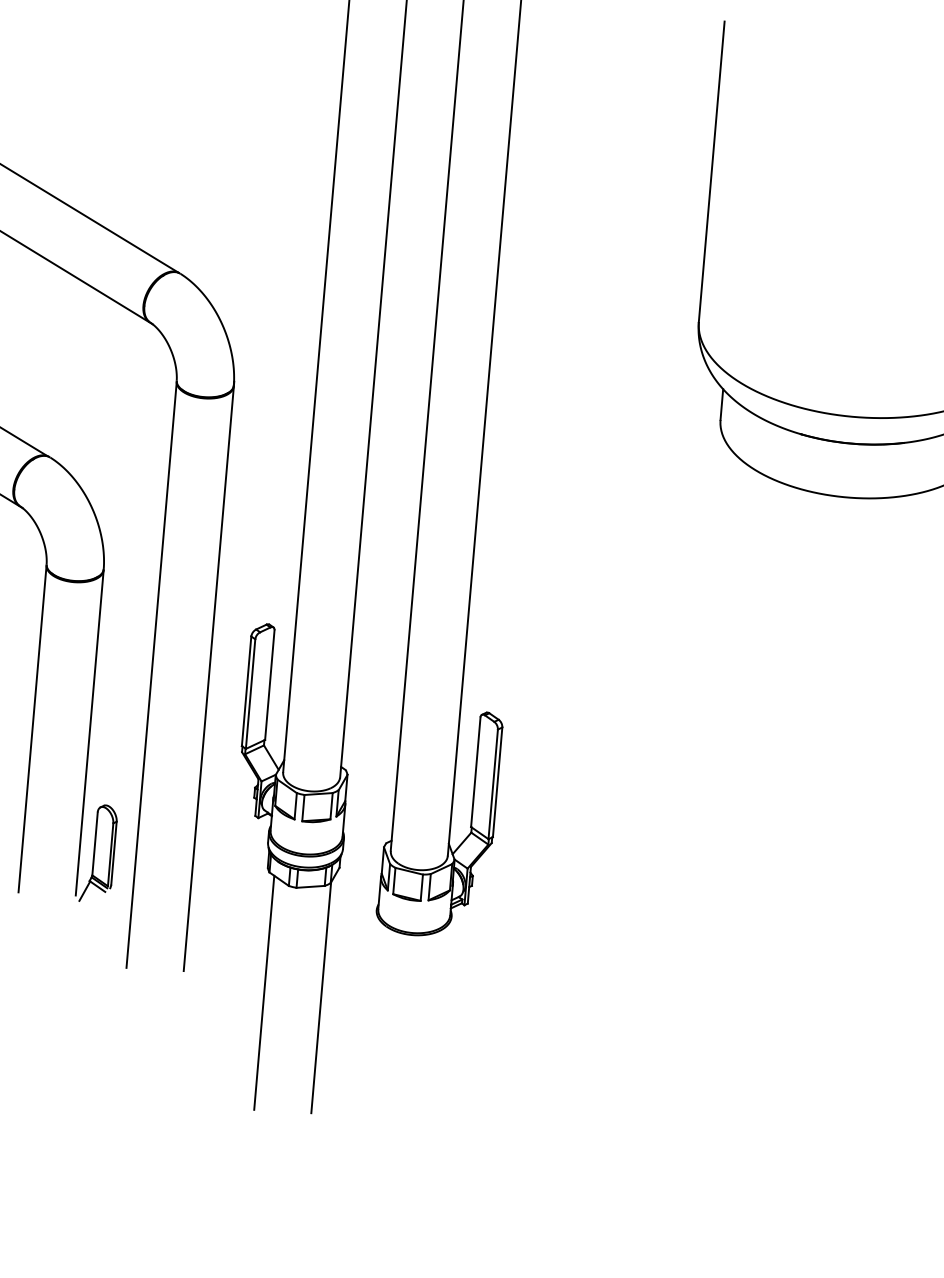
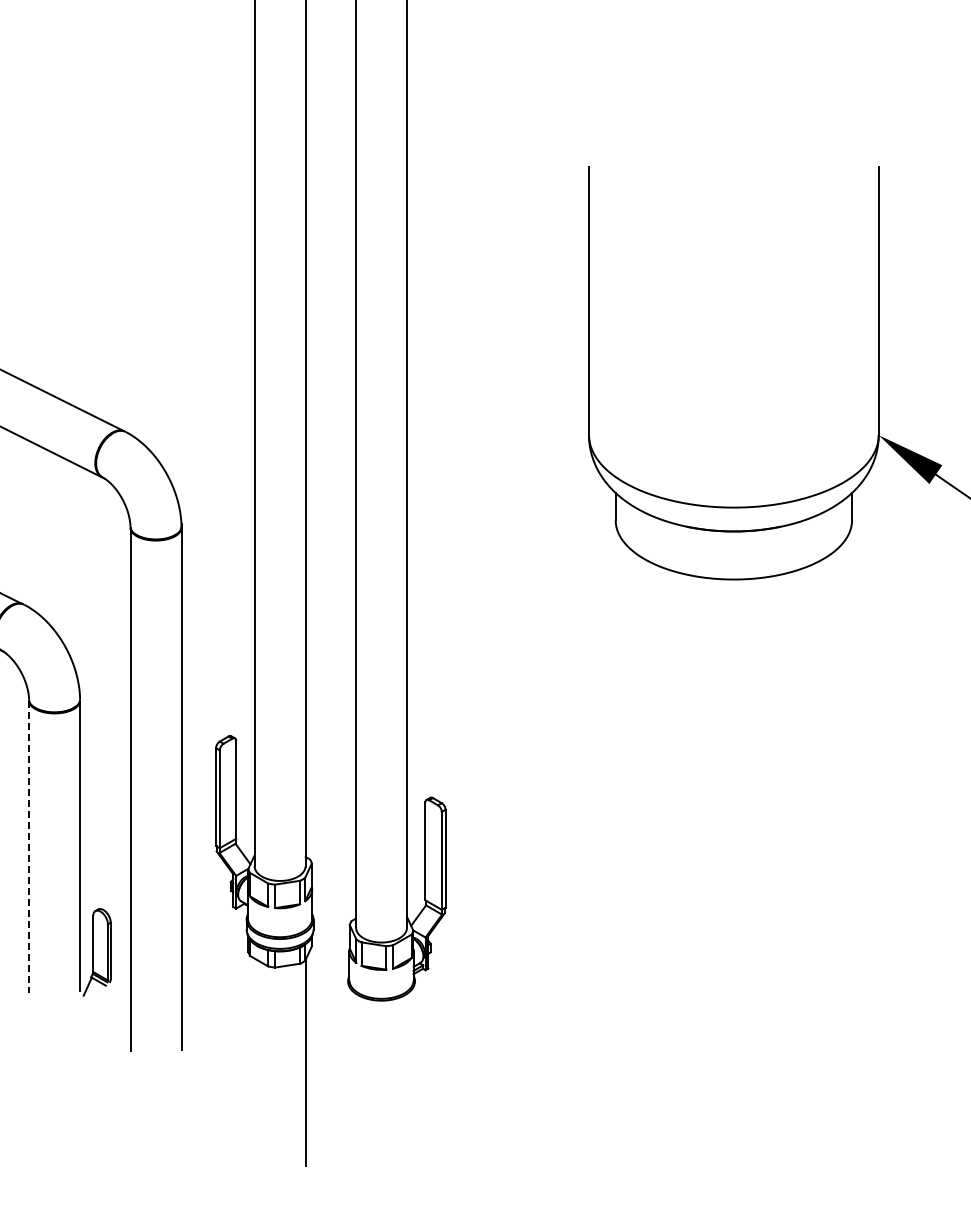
line: (33, 728) -> (29, 846), solid -> dashed
line: (264, 992) -> (254, 1062), removed

